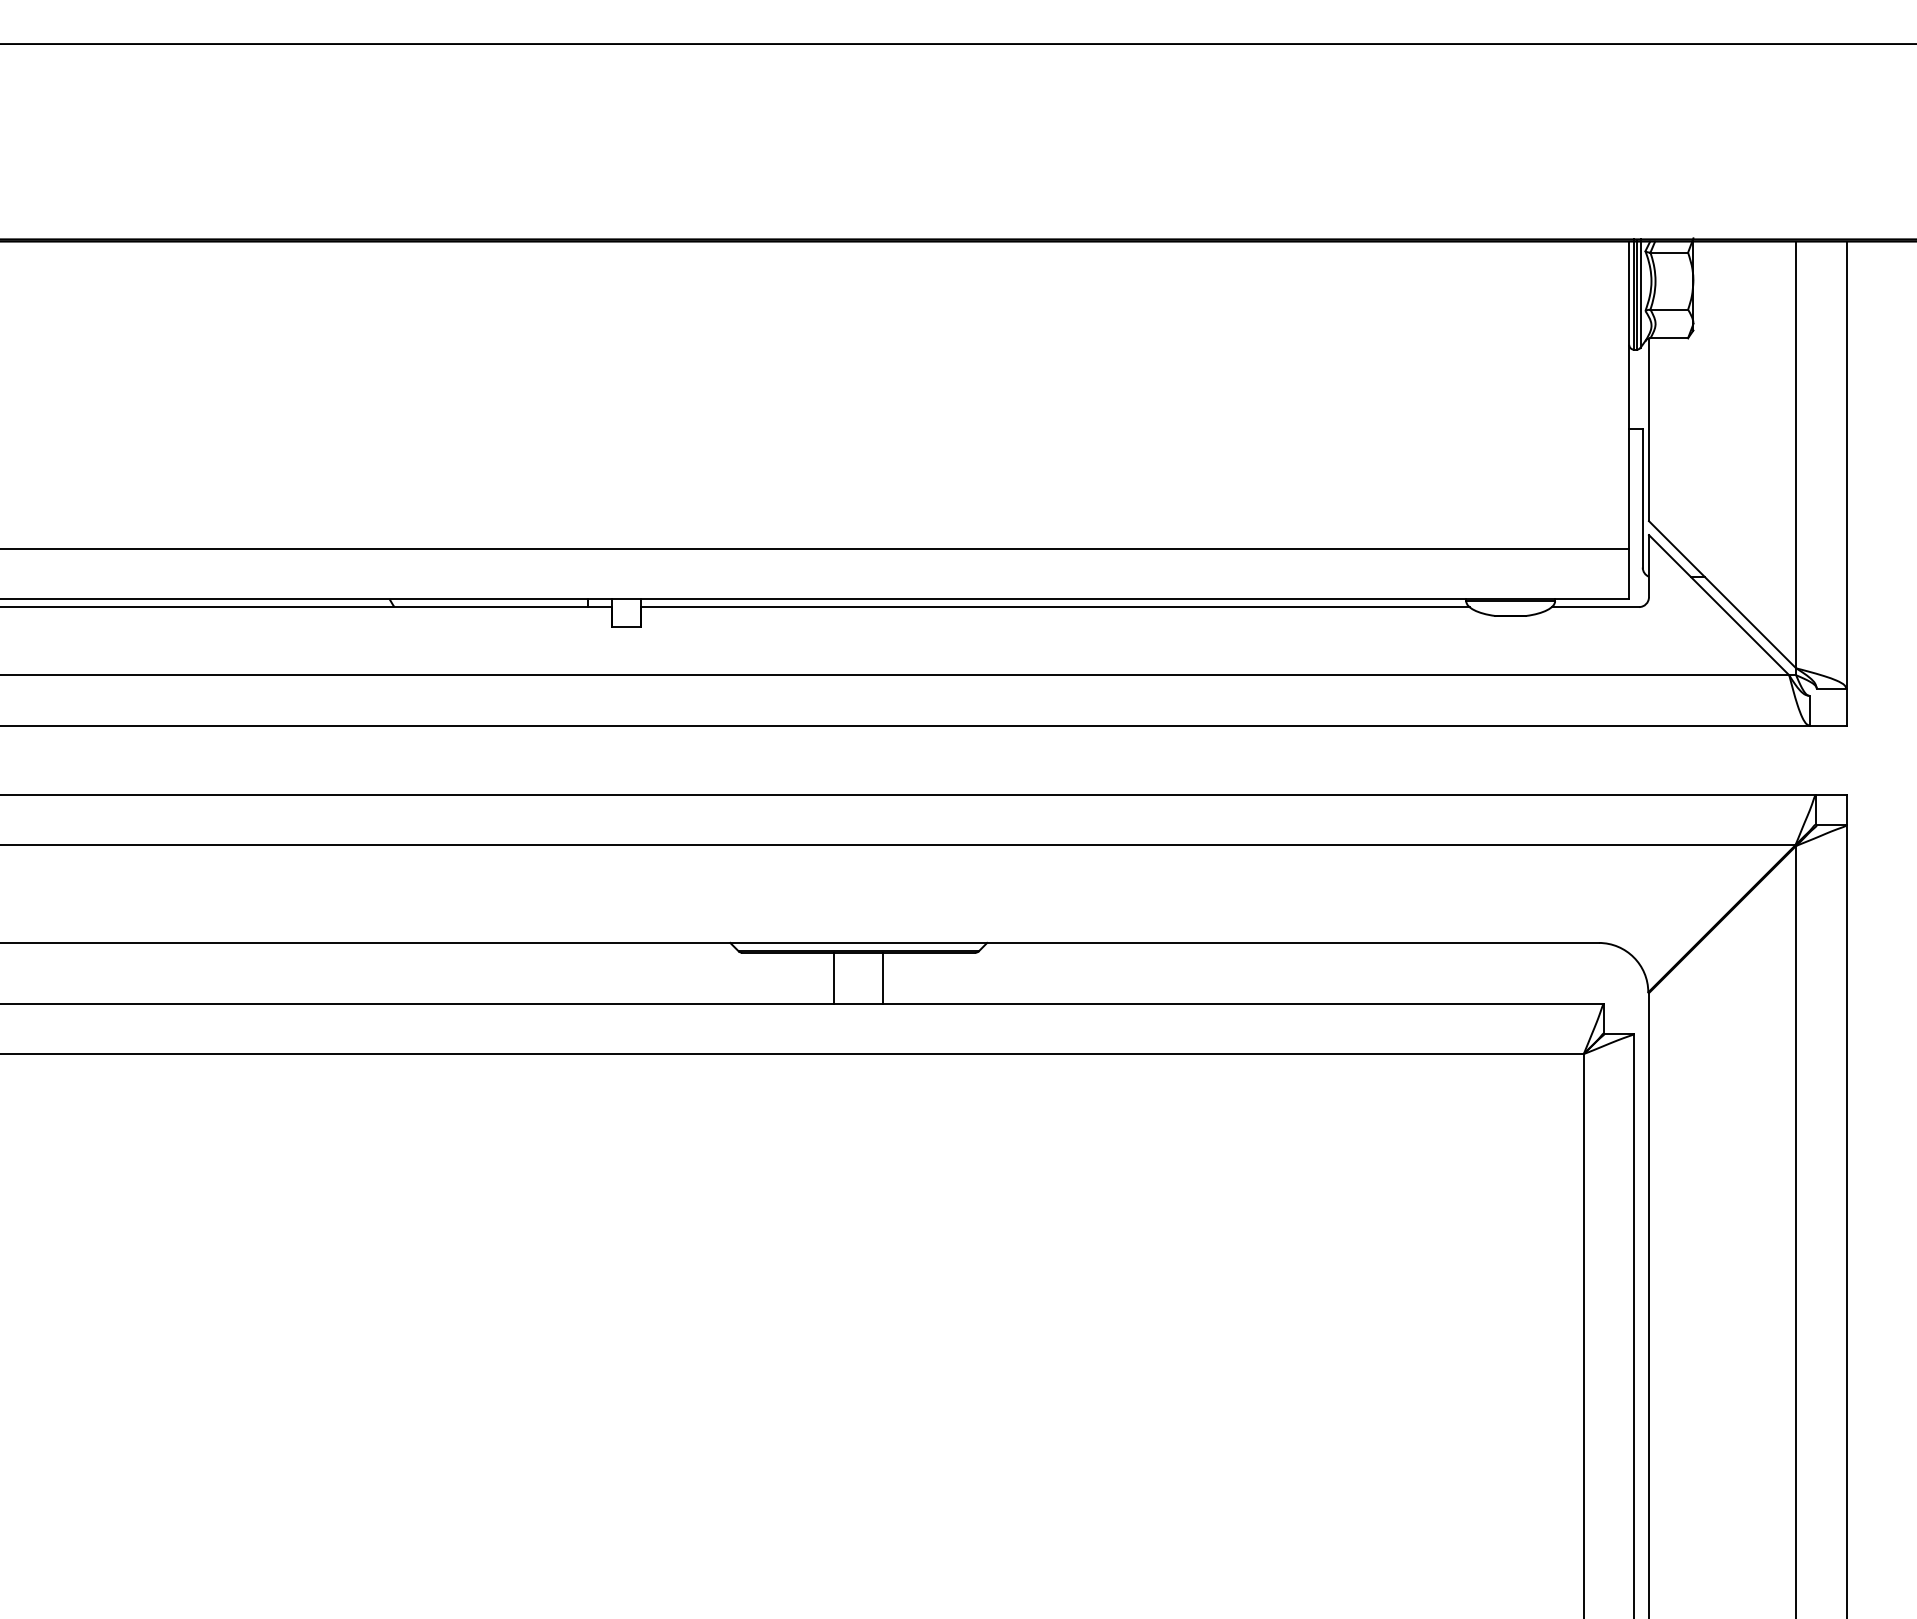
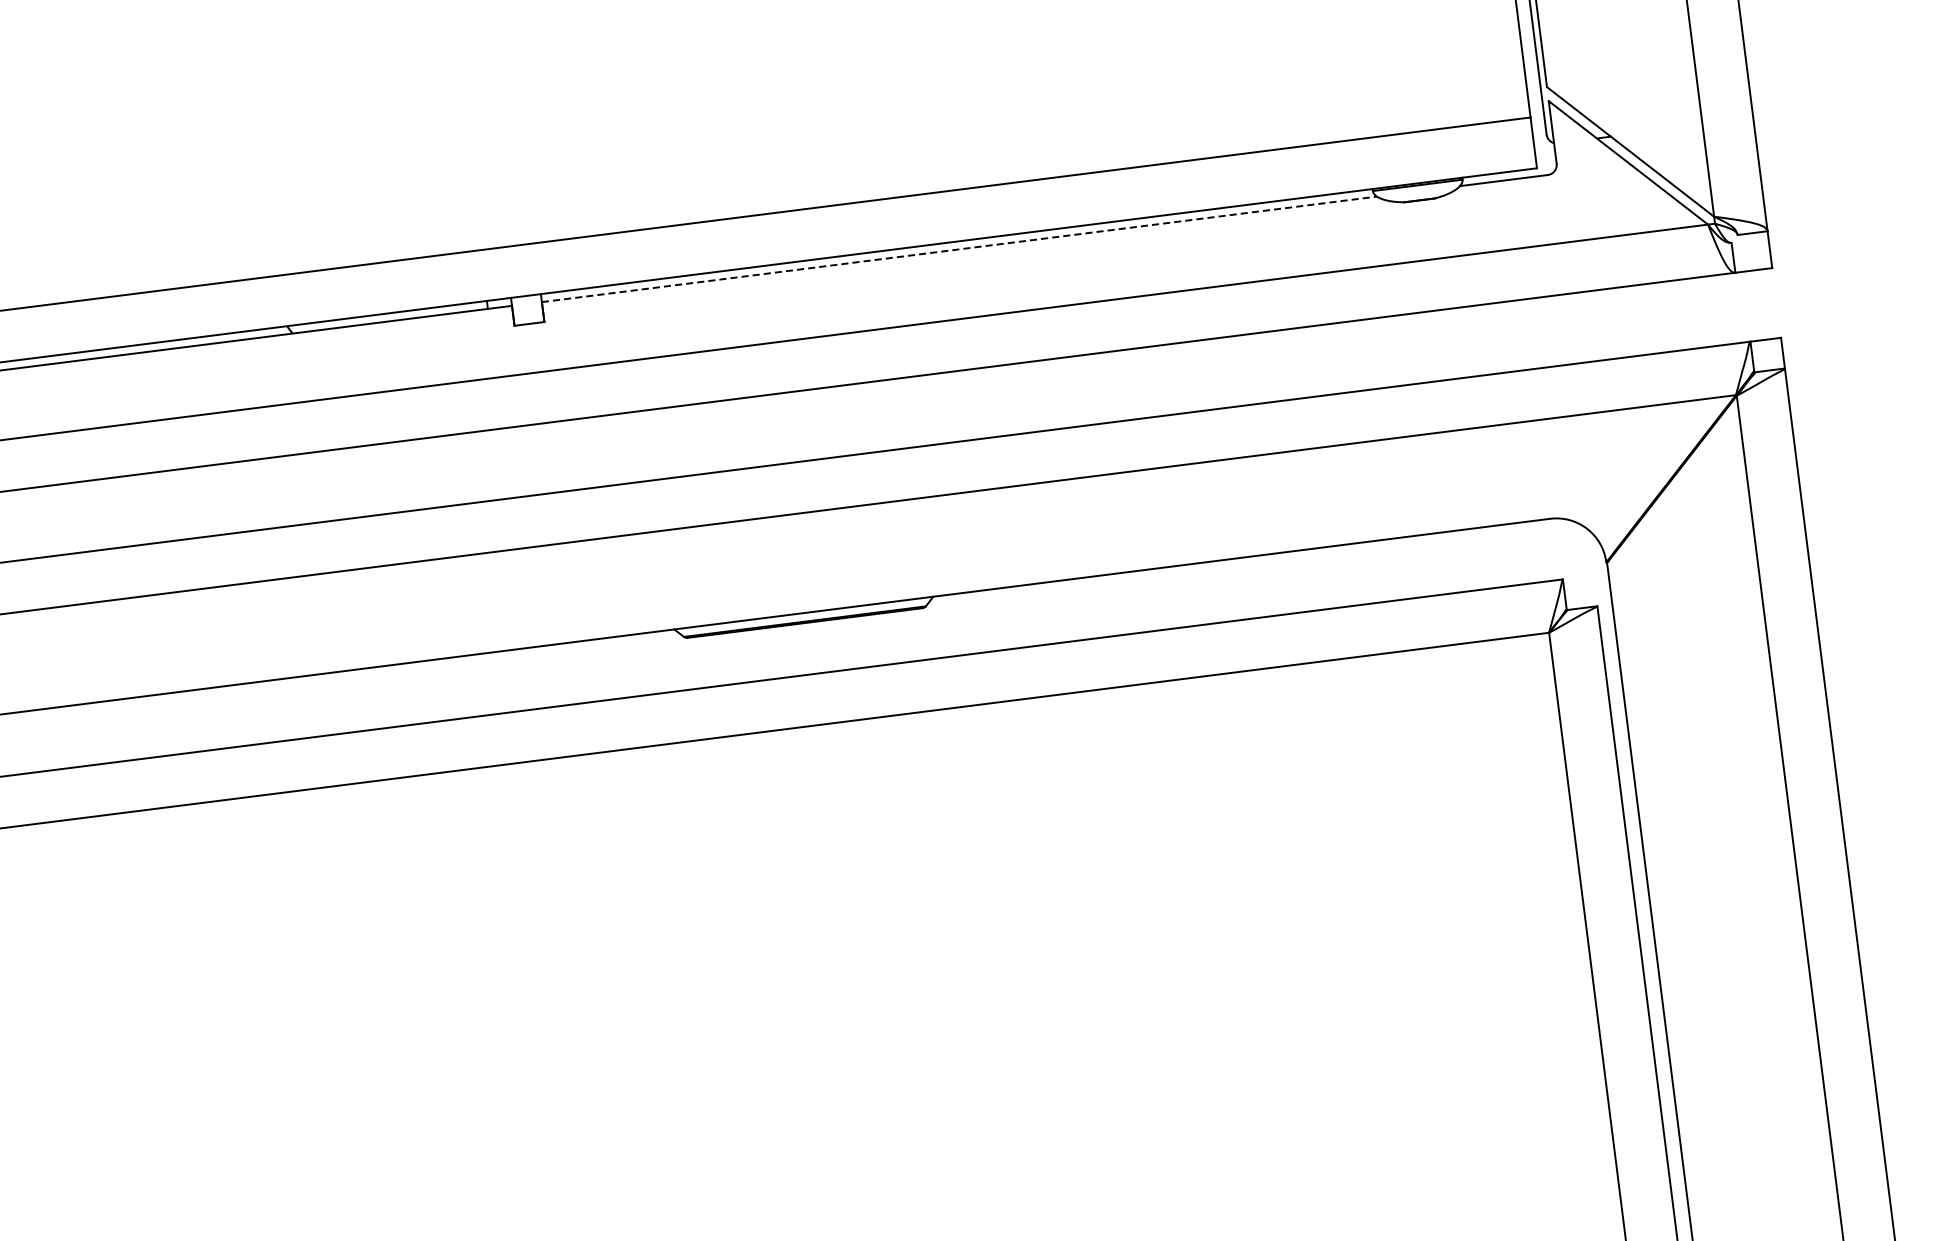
line: (1055, 607) -> (959, 249), solid -> dashed
line: (834, 977) -> (783, 651), removed
line: (883, 977) -> (833, 644), removed

